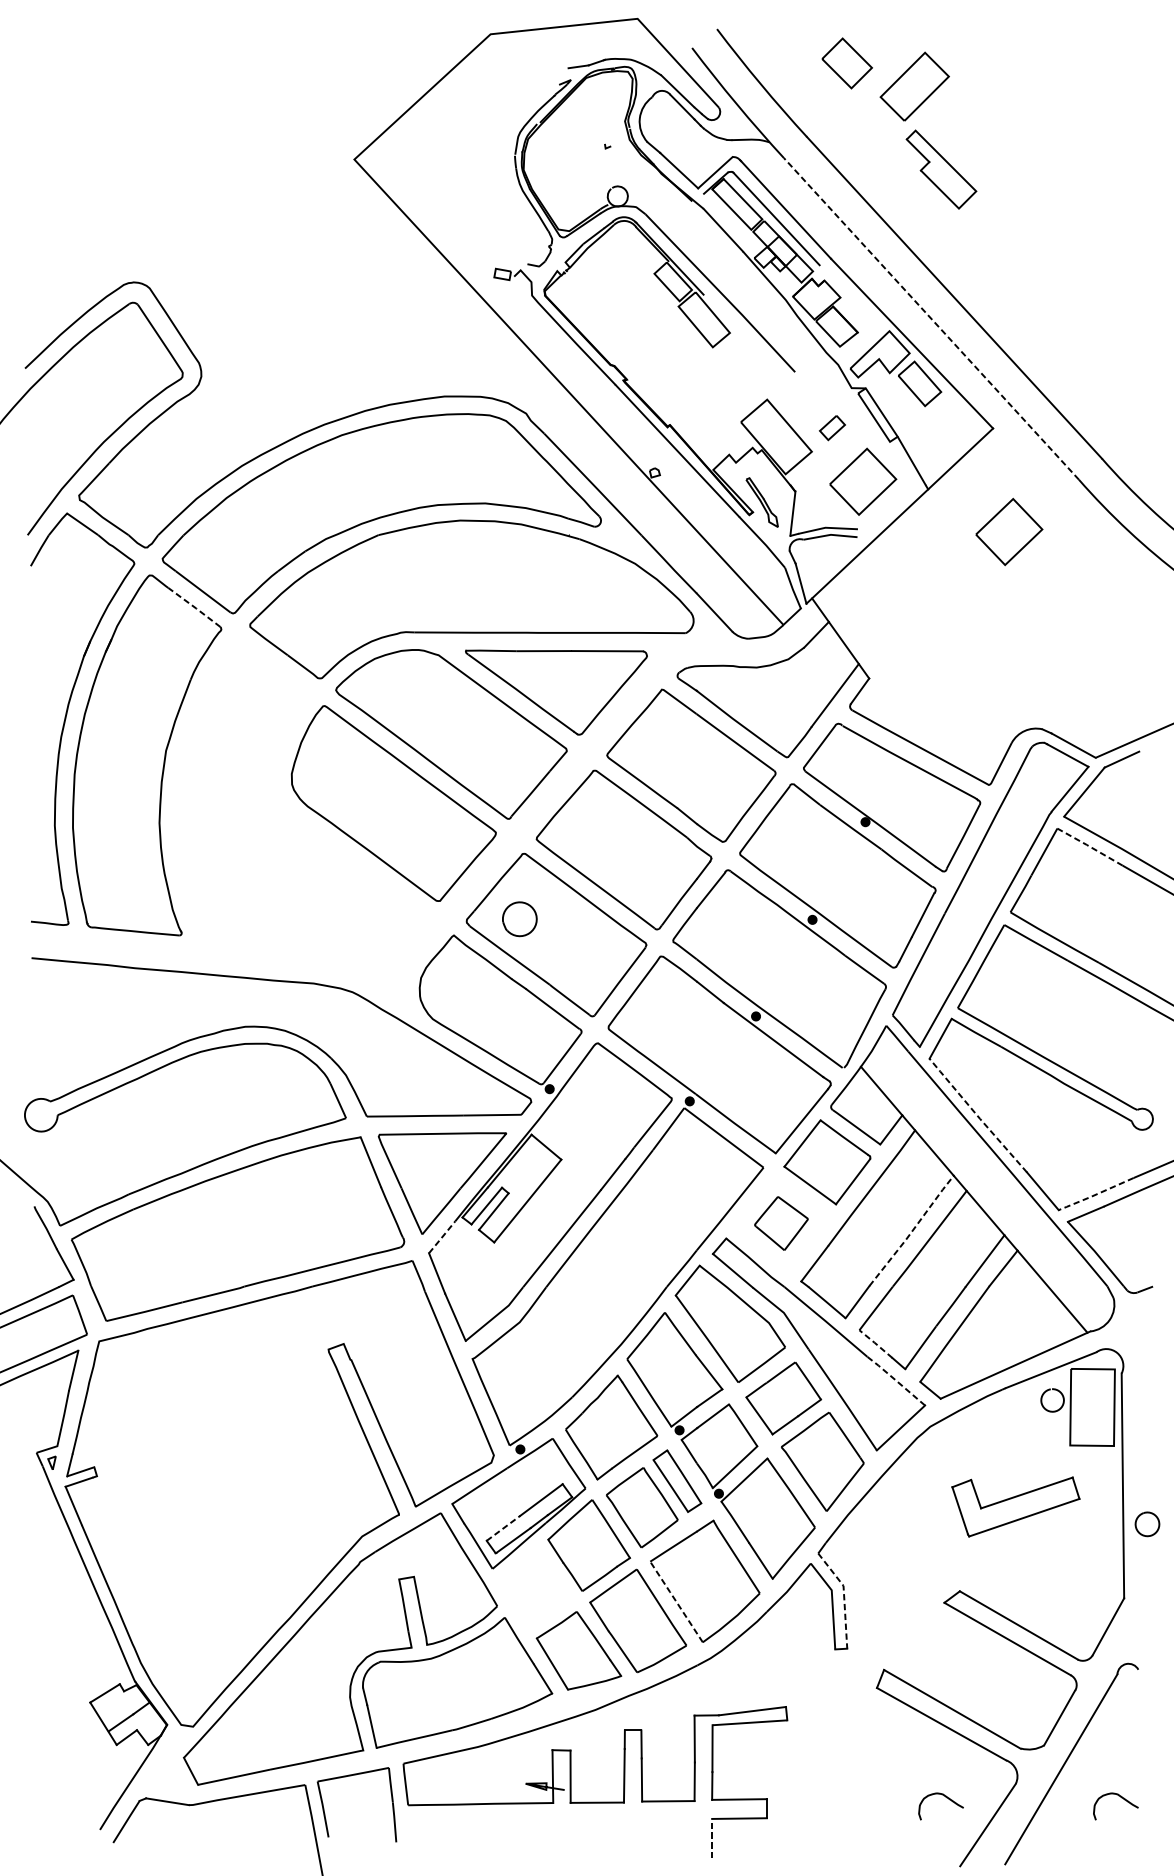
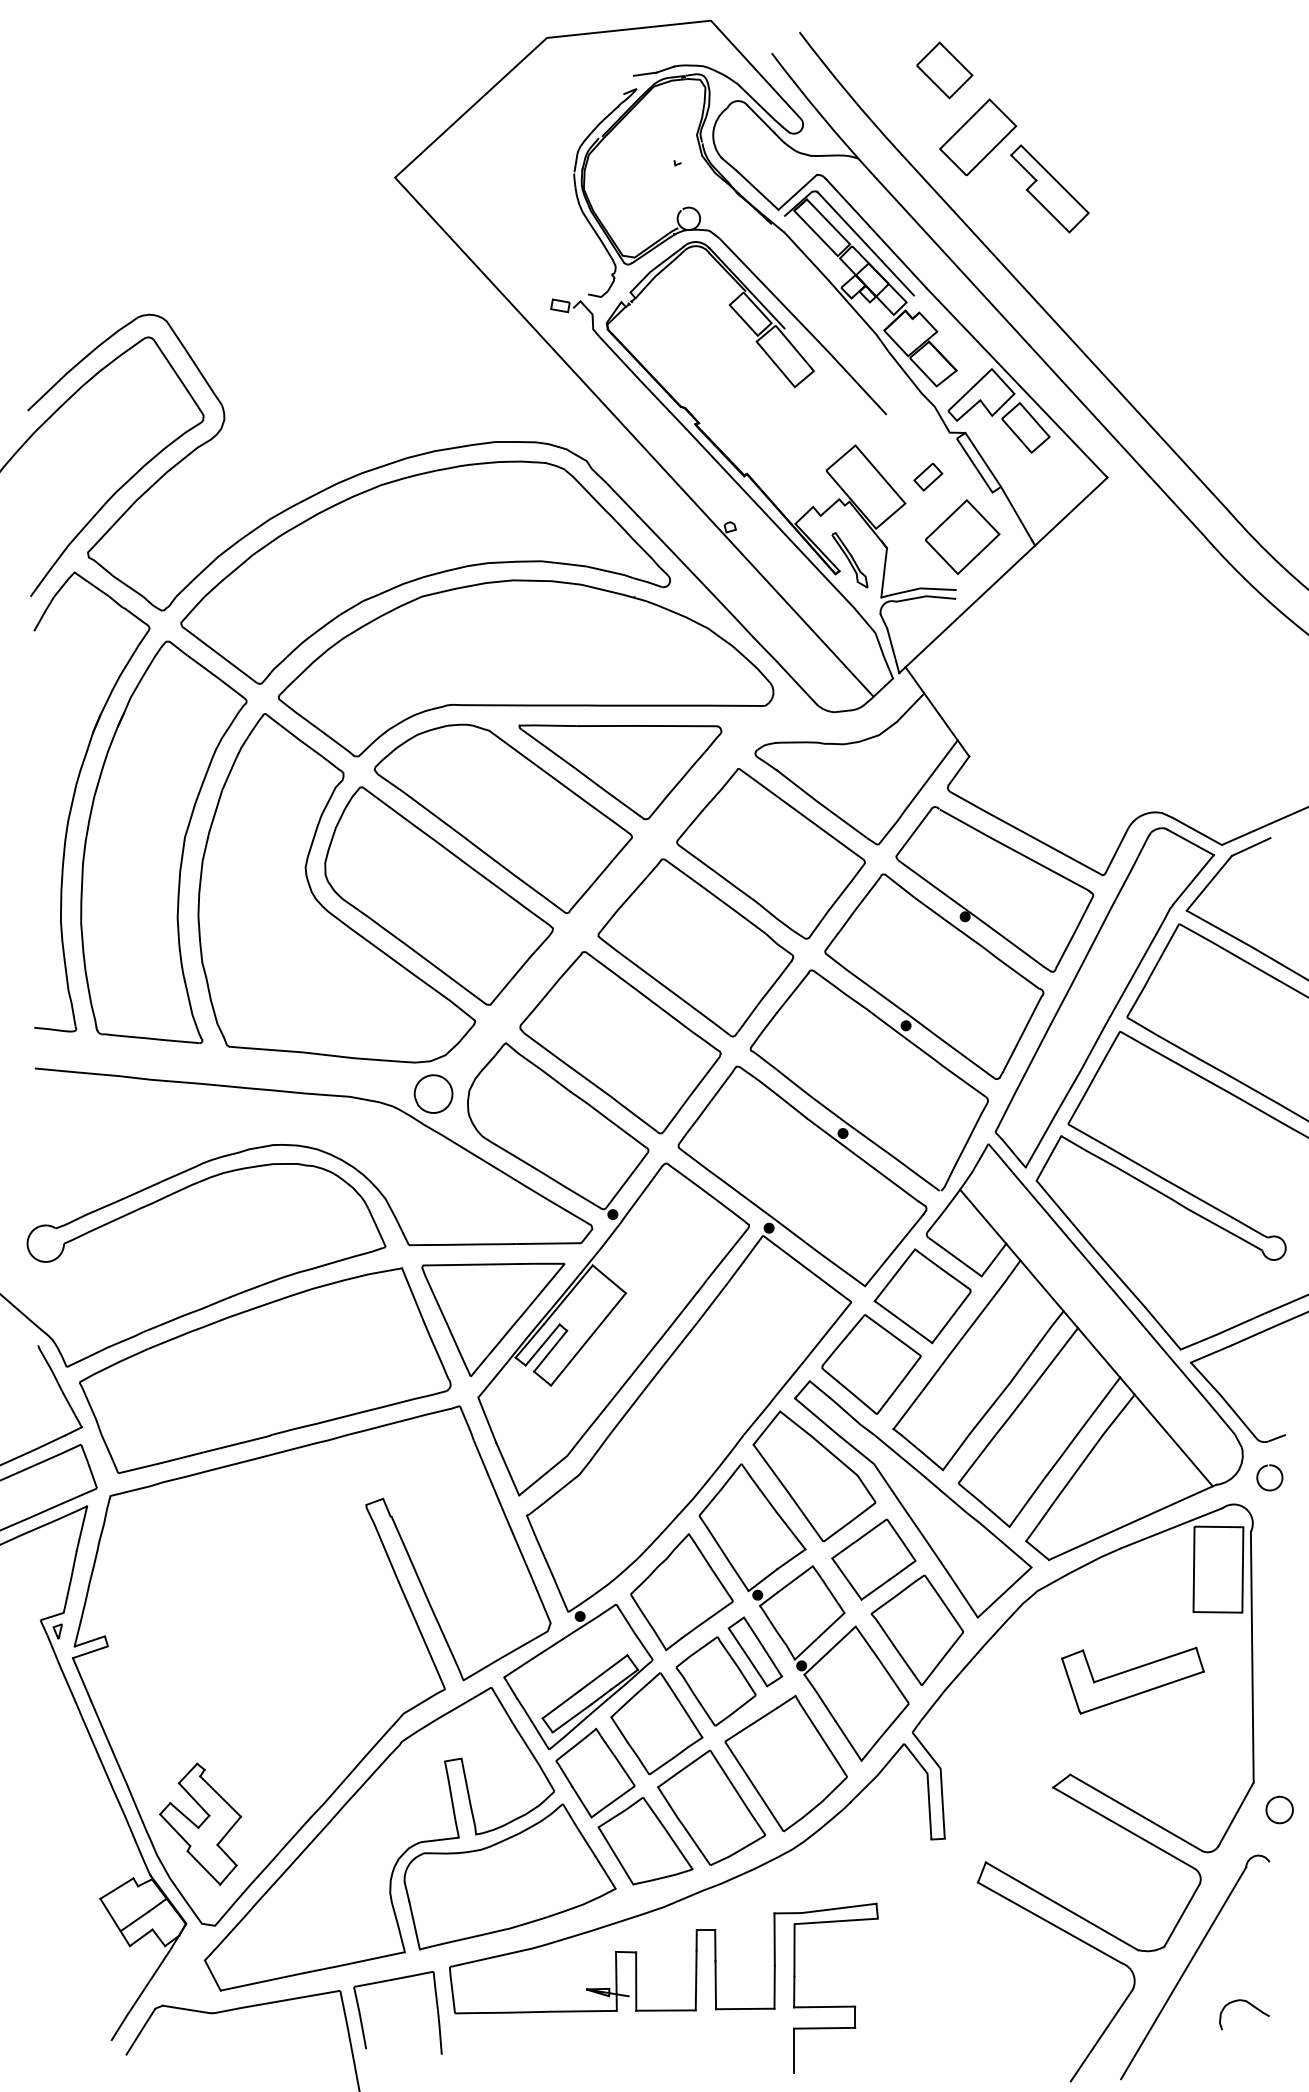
part: (915, 85) -> (978, 136), moved
line: (931, 318) -> (1038, 355), dashed -> solid
part: (1009, 531) -> (1125, 592), removed
line: (194, 607) -> (216, 677), dashed -> solid
part: (288, 810) -> (321, 903), added
line: (1089, 847) -> (1215, 944), dashed -> solid
part: (519, 918) -> (433, 1093), moved
line: (977, 1115) -> (1090, 1244), dashed -> solid
line: (1095, 1194) -> (1221, 1332), dashed -> solid
part: (781, 1223) -> (871, 1364), size x1.67
line: (912, 1230) -> (1017, 1372), dashed -> solid
line: (442, 1236) -> (493, 1379), dashed -> solid
line: (875, 1343) -> (976, 1498), dashed -> solid
line: (896, 1381) -> (999, 1540), dashed -> solid
arc: (1046, 1392) -> (1263, 1468), moved
arc: (1144, 1514) -> (1276, 1798), moved
line: (503, 1528) -> (561, 1704), dashed -> solid
part: (534, 1589) -> (595, 1772), added
line: (844, 1596) -> (941, 1780), dashed -> solid
line: (676, 1601) -> (754, 1786), dashed -> solid
part: (179, 1635) -> (200, 1823), added
curve: (946, 1798) -> (1055, 2005), removed
line: (712, 1838) -> (794, 2050), dashed -> solid

